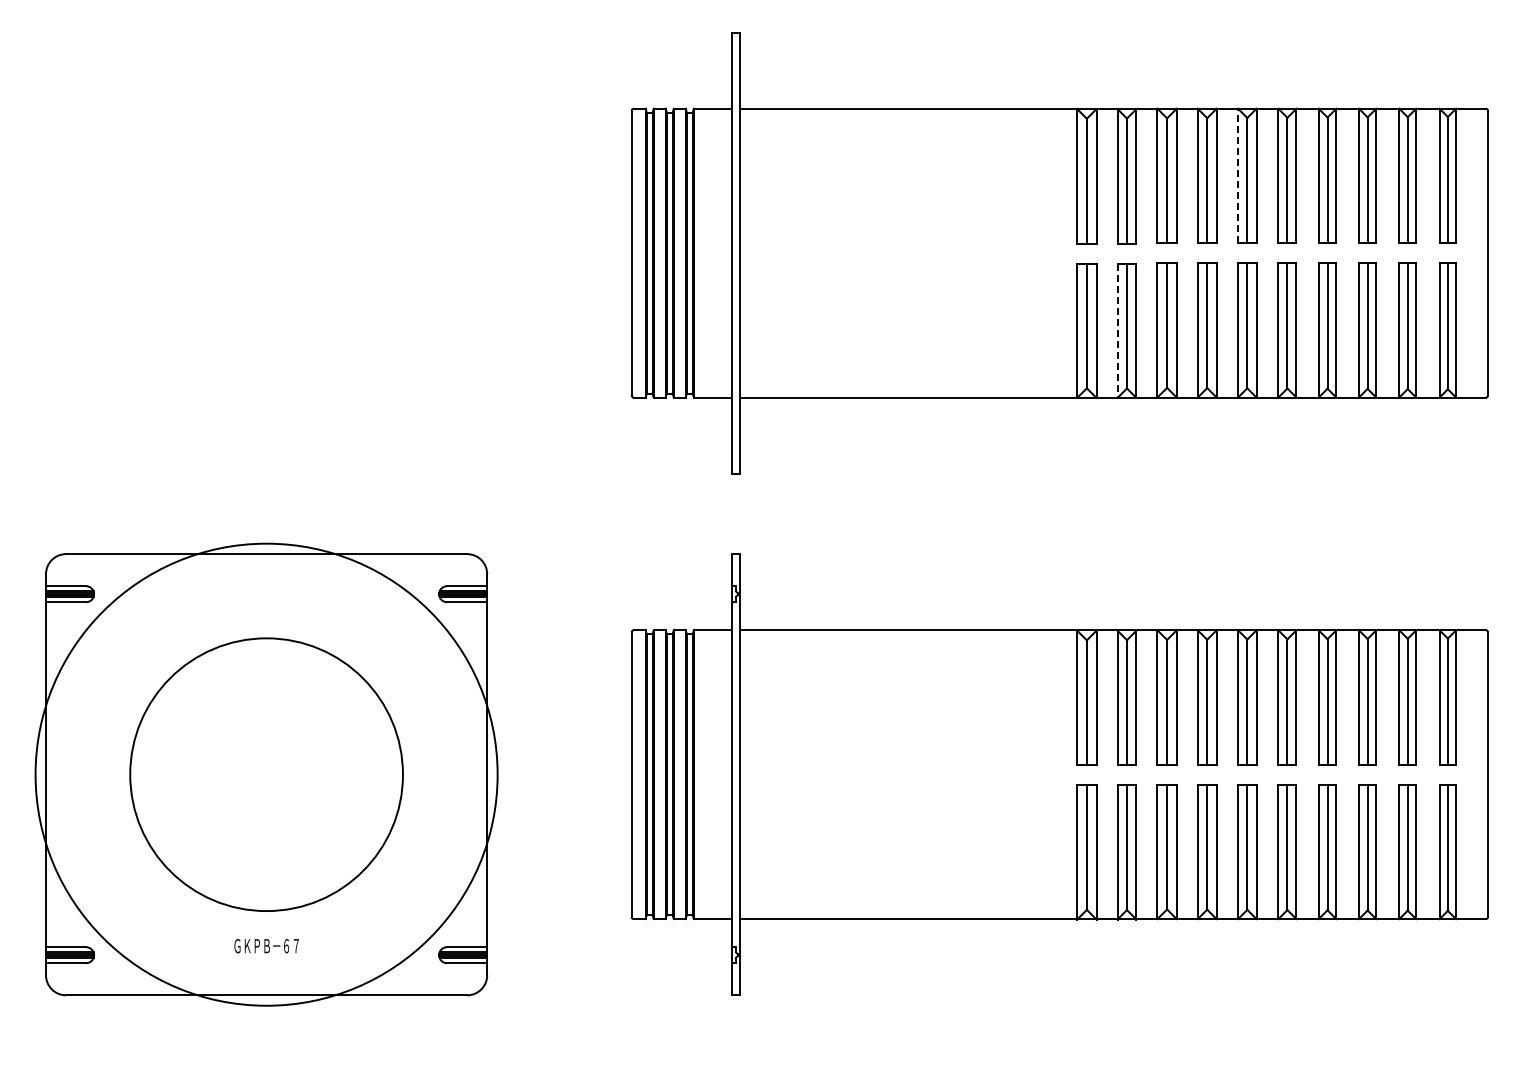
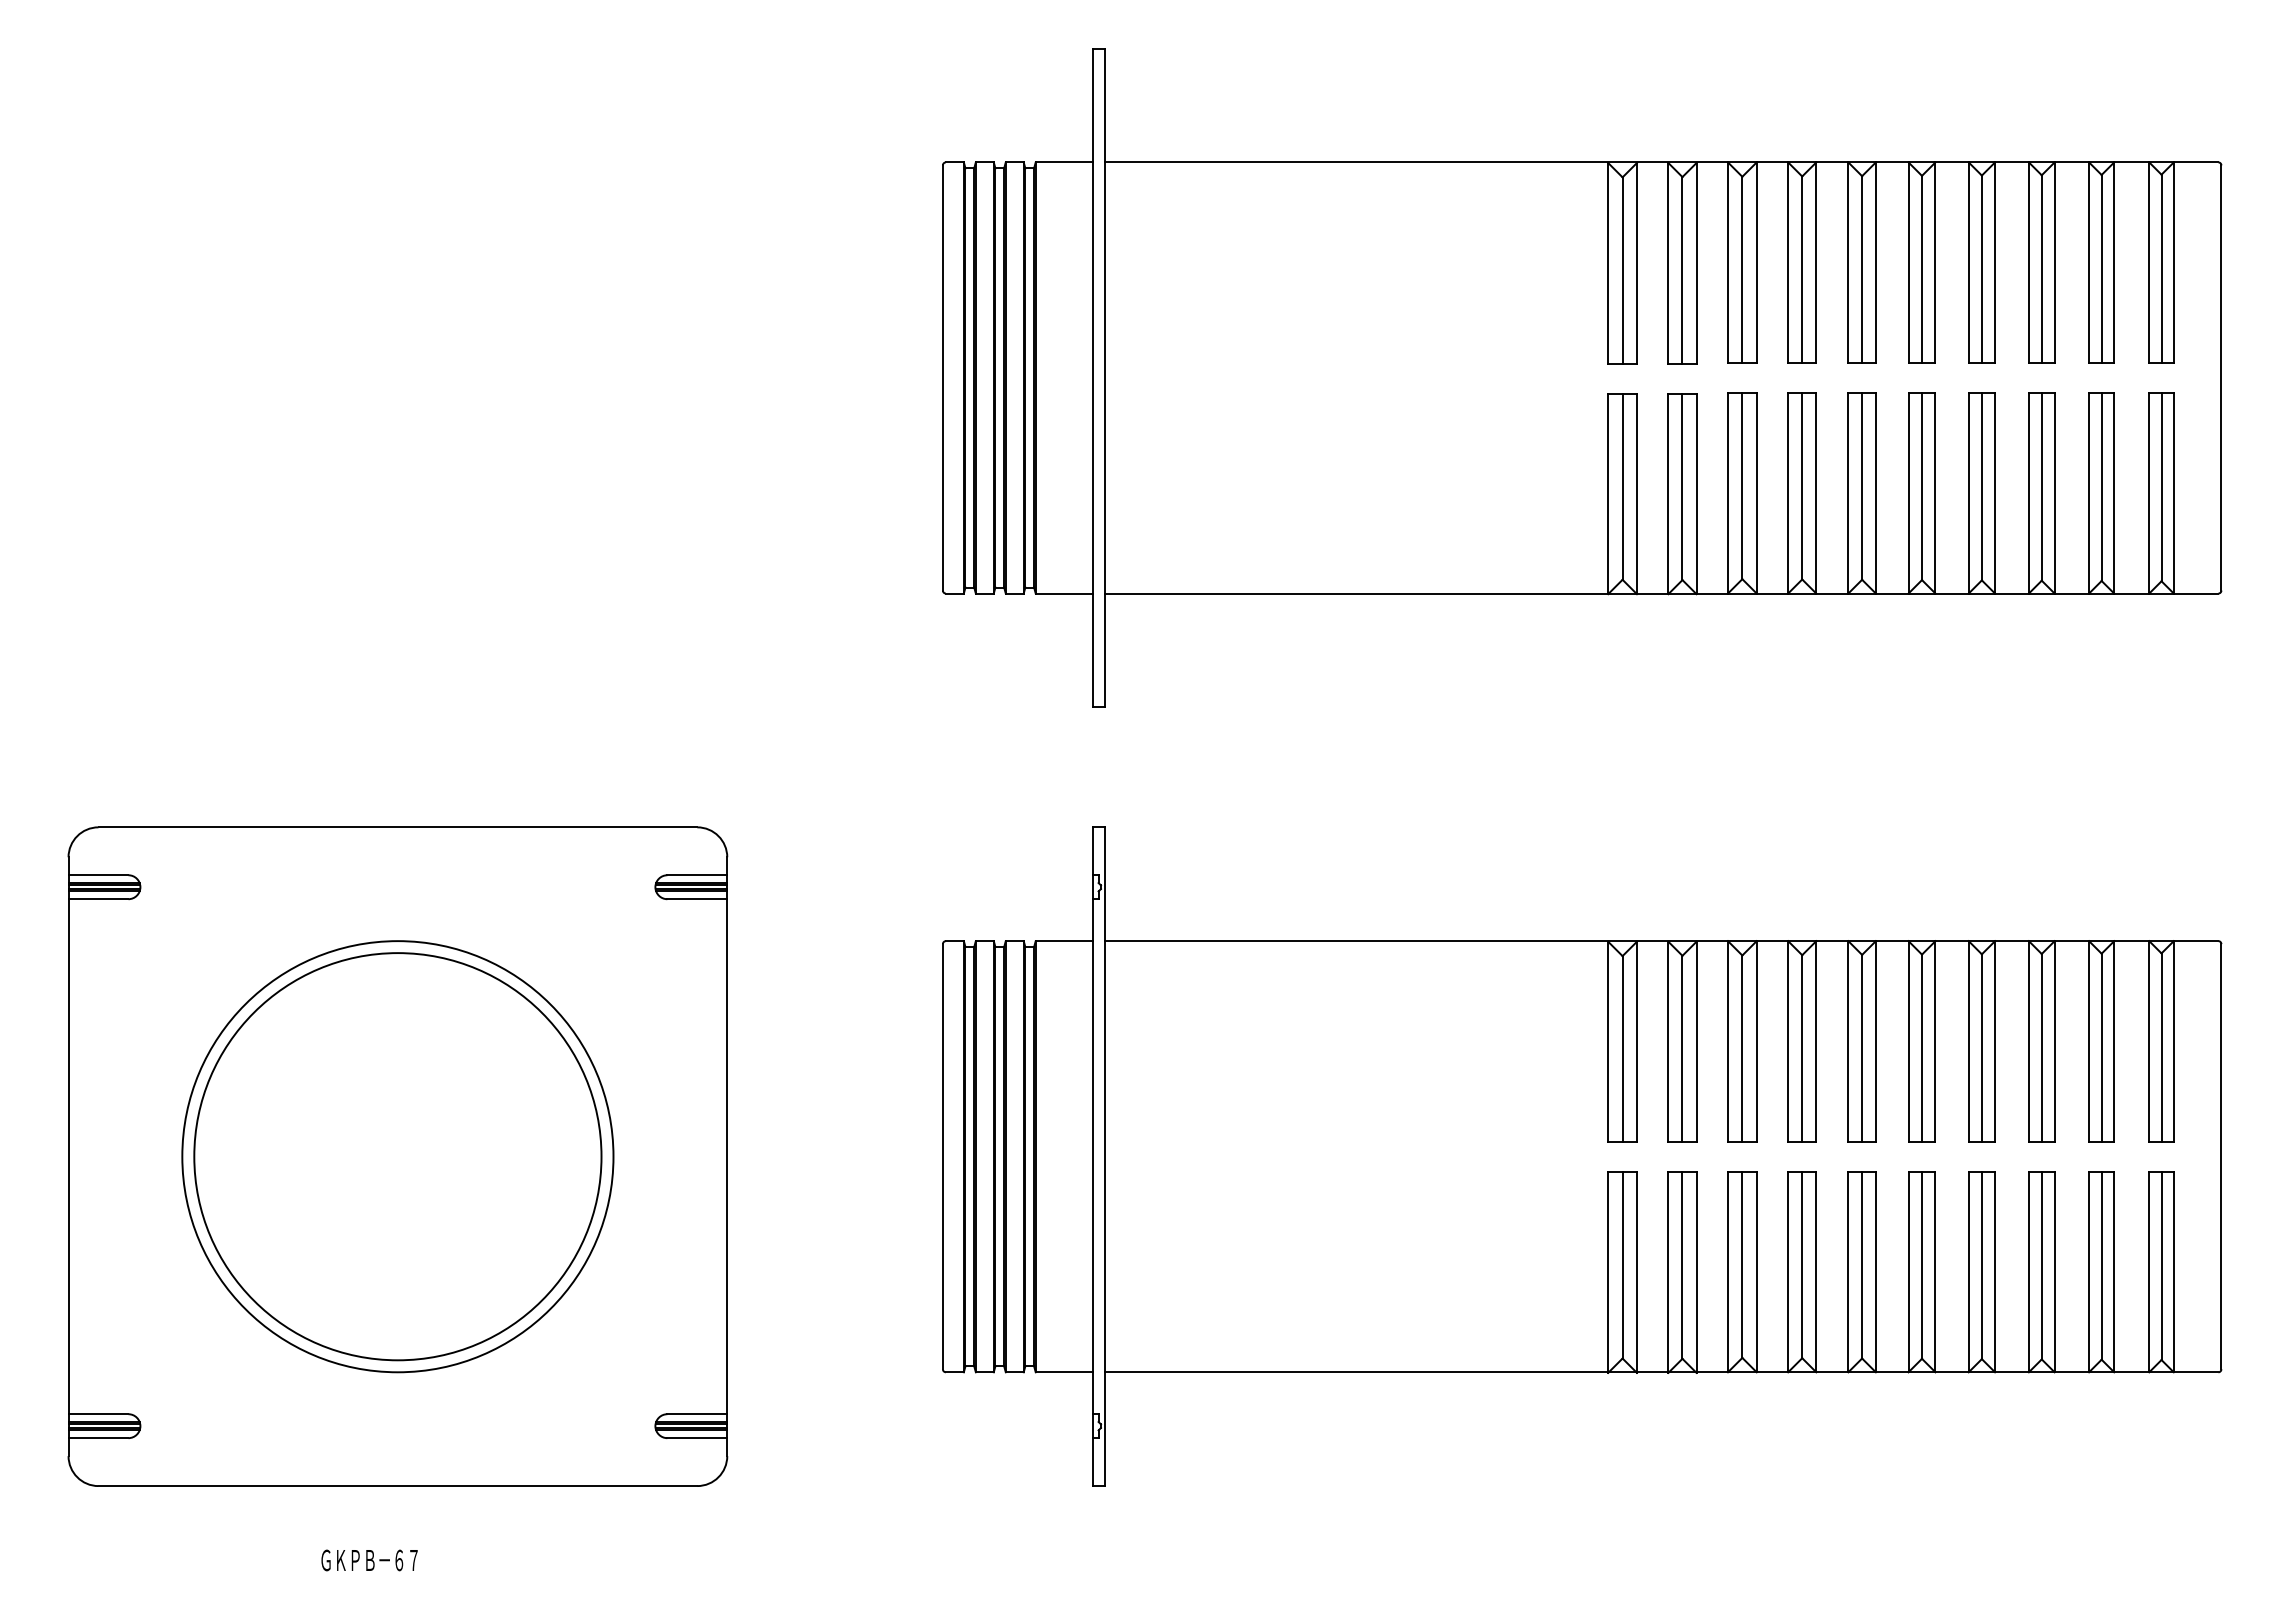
line: (1238, 175) -> (1848, 262), dashed -> solid
line: (1117, 331) -> (1668, 494), dashed -> solid
circle: (266, 774) -> (397, 1156), size x0.62
text: (266, 946) -> (369, 1560), moved

